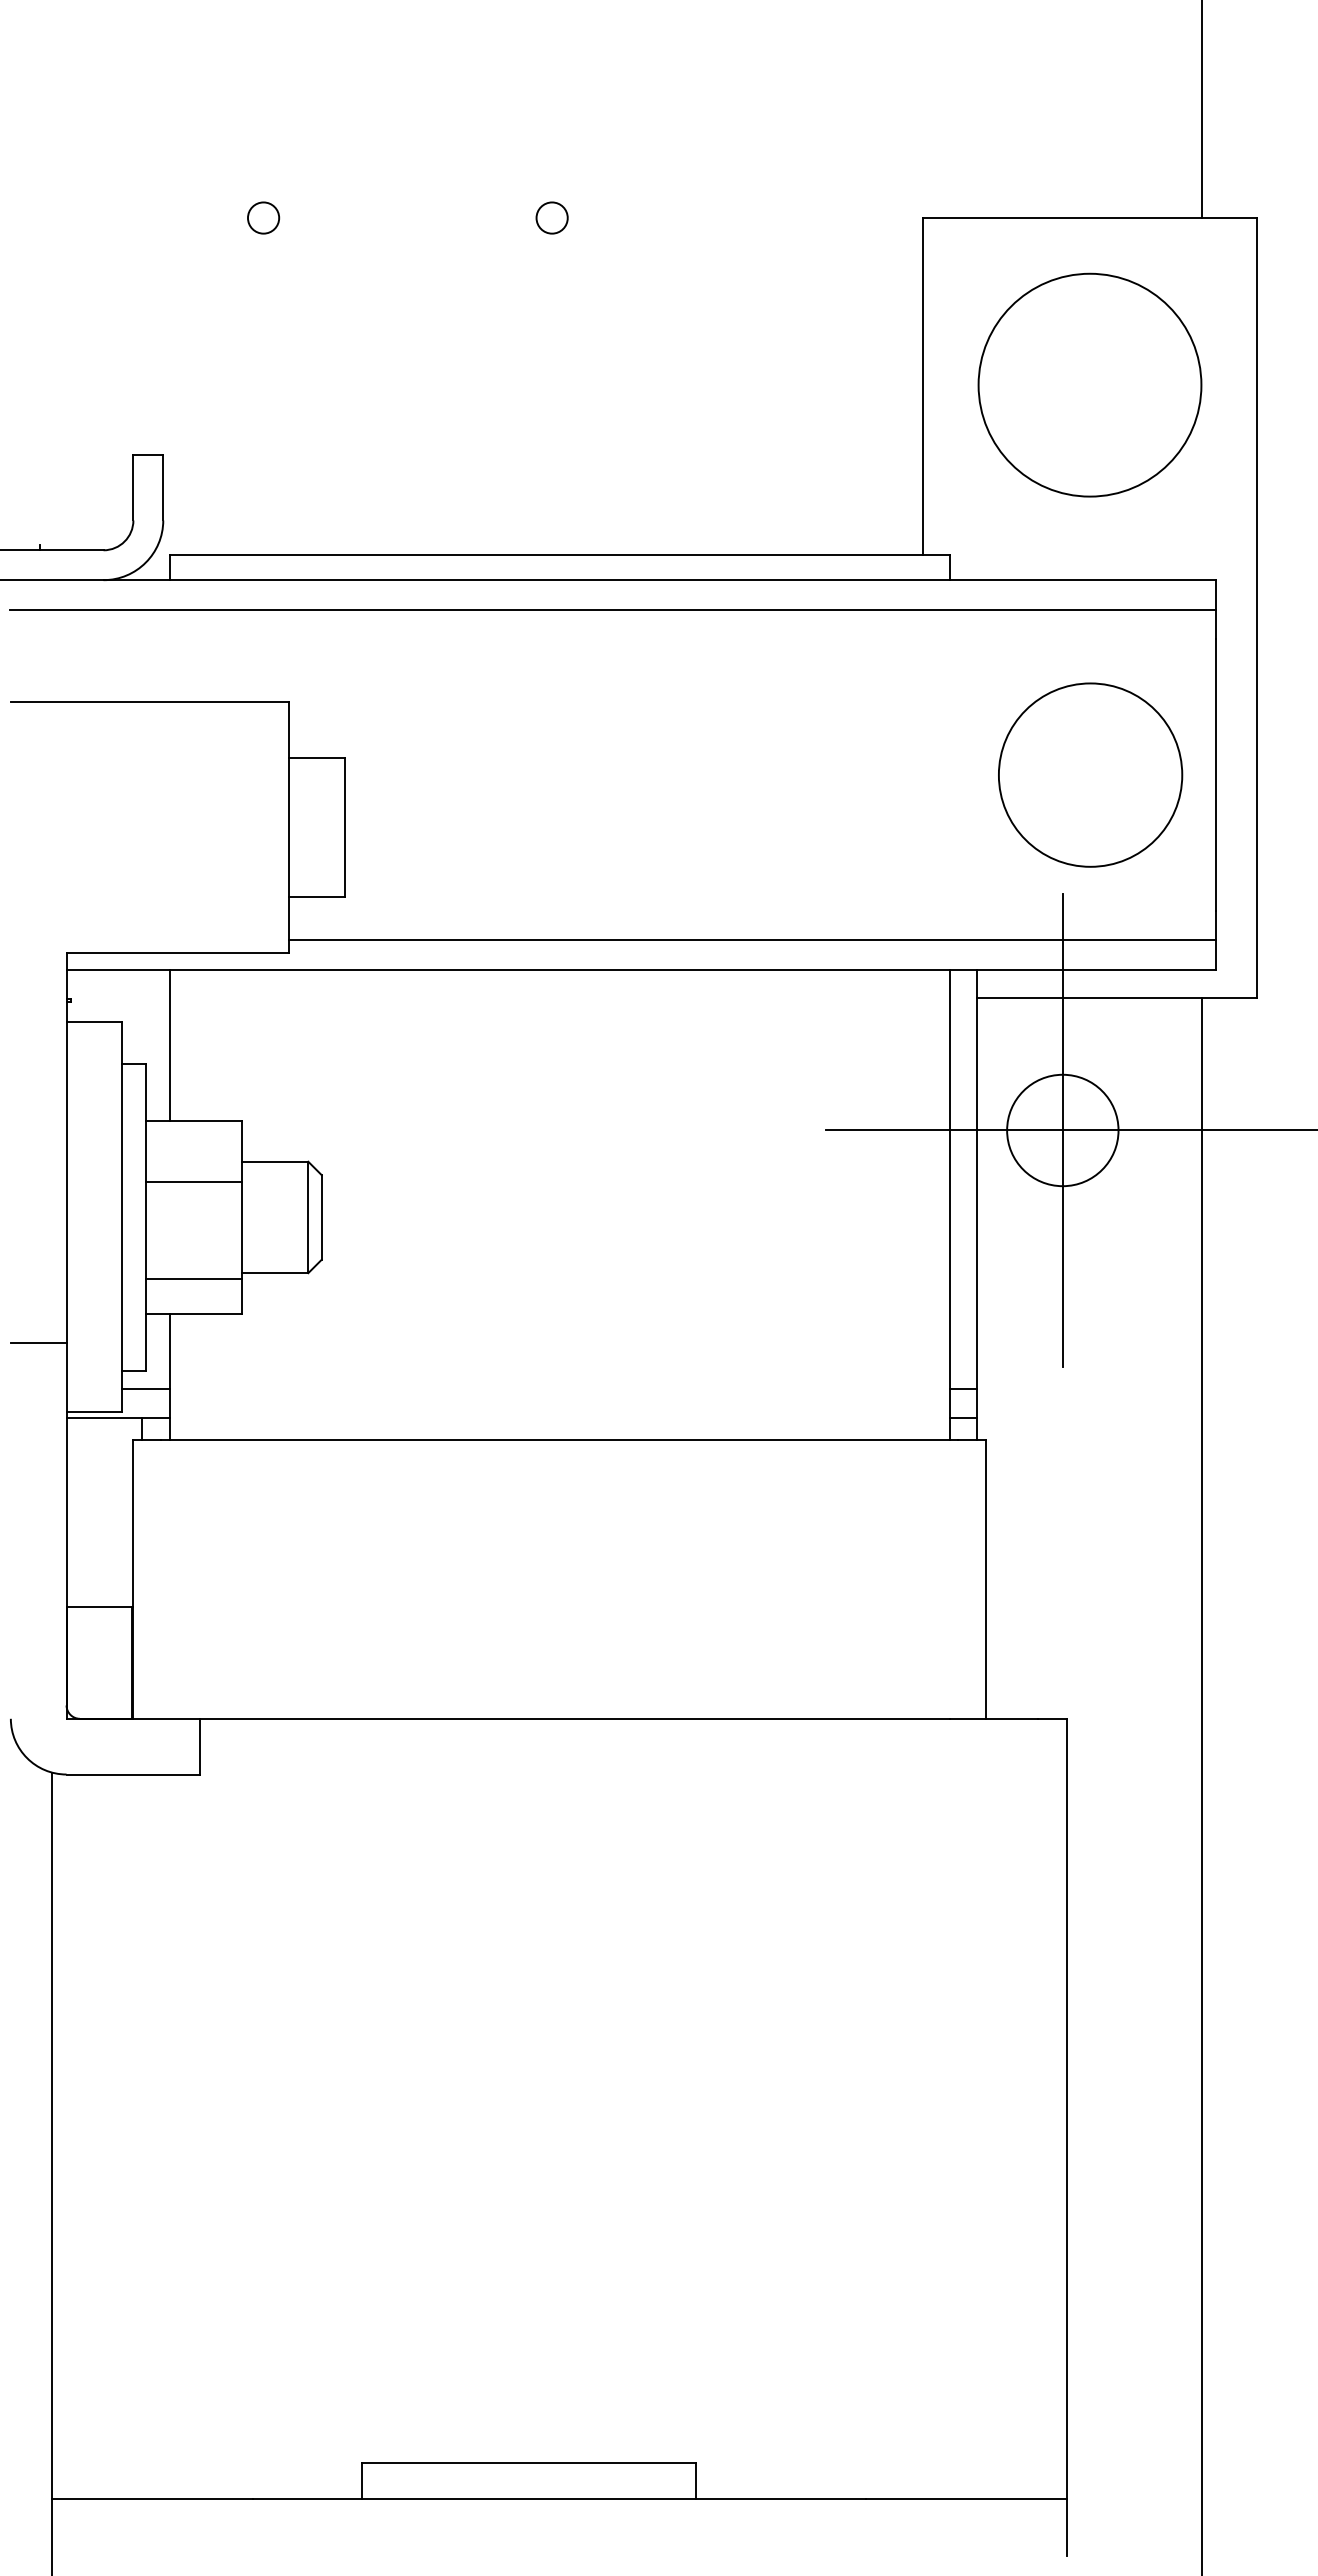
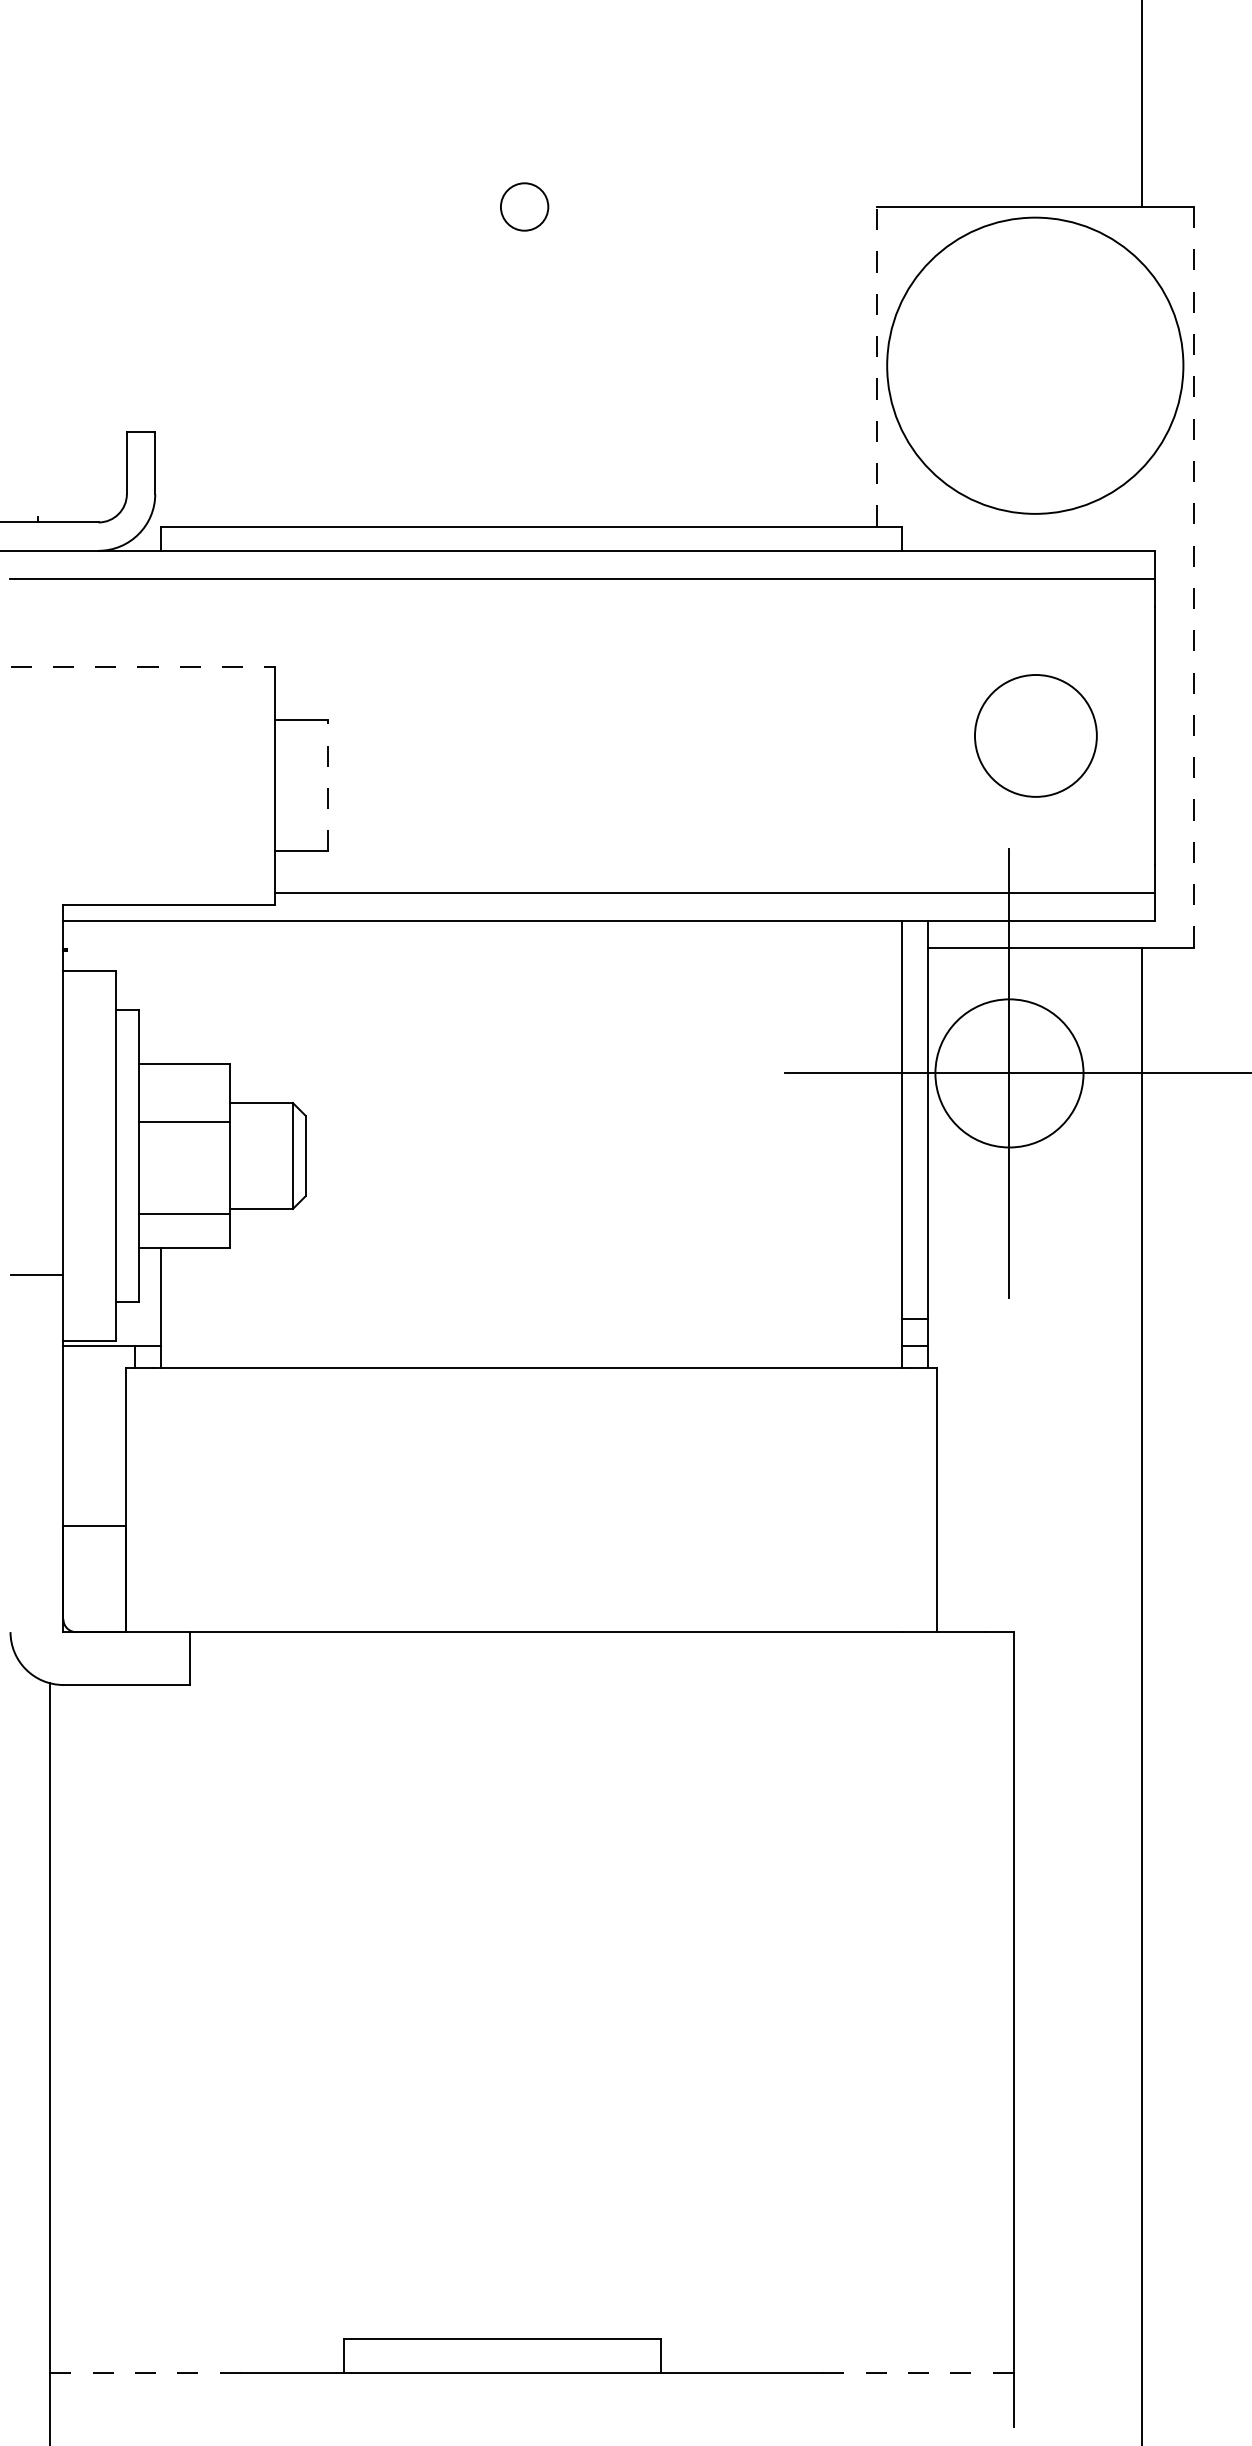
circle: (263, 217) -> (250, 206), removed
circle: (551, 217) -> (523, 206), size x1.6
circle: (1089, 384) -> (1034, 365), size x1.4
line: (922, 385) -> (876, 365), solid -> dashed
line: (1257, 608) -> (1194, 577), solid -> dashed
line: (150, 702) -> (143, 667), solid -> dashed
circle: (1090, 774) -> (1035, 735), size x0.7
line: (345, 827) -> (328, 785), solid -> dashed
line: (169, 1045) -> (161, 992), removed
circle: (1062, 1130) -> (1009, 1073), size x1.4
line: (145, 1389) -> (138, 1319), removed
line: (152, 2498) -> (145, 2372), solid -> dashed
line: (966, 2498) -> (918, 2372), solid -> dashed

